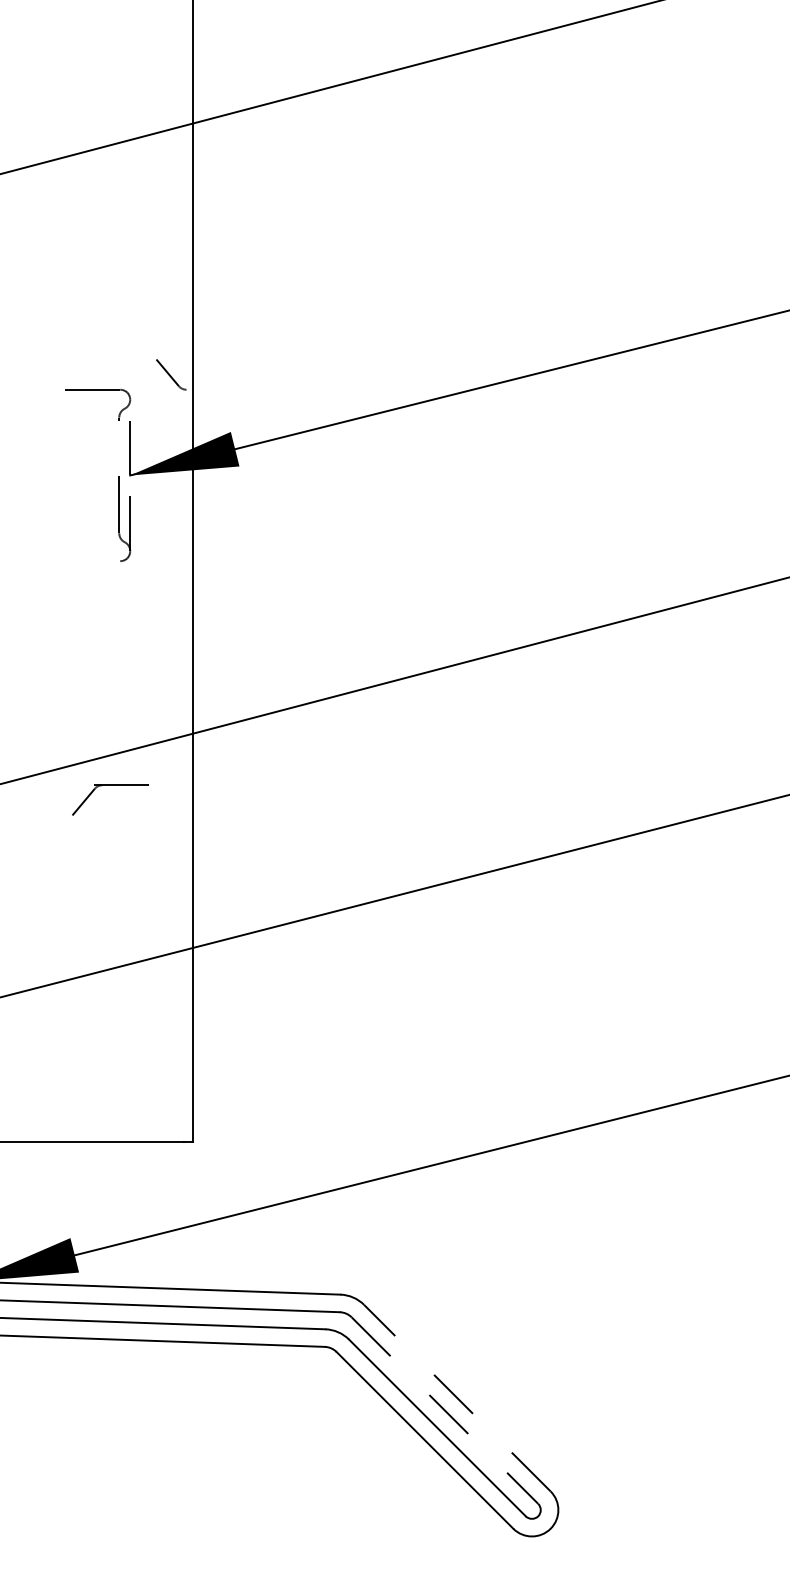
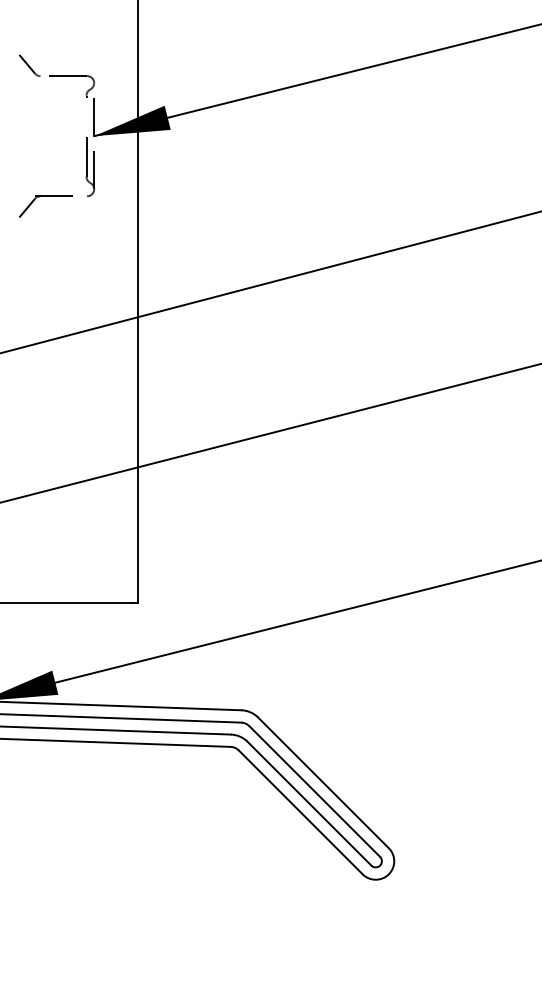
part: (171, 374) -> (29, 65), moved
part: (110, 785) -> (46, 196), moved
line: (457, 1398) -> (323, 783), dashed -> solid
line: (444, 1410) -> (314, 791), dashed -> solid

